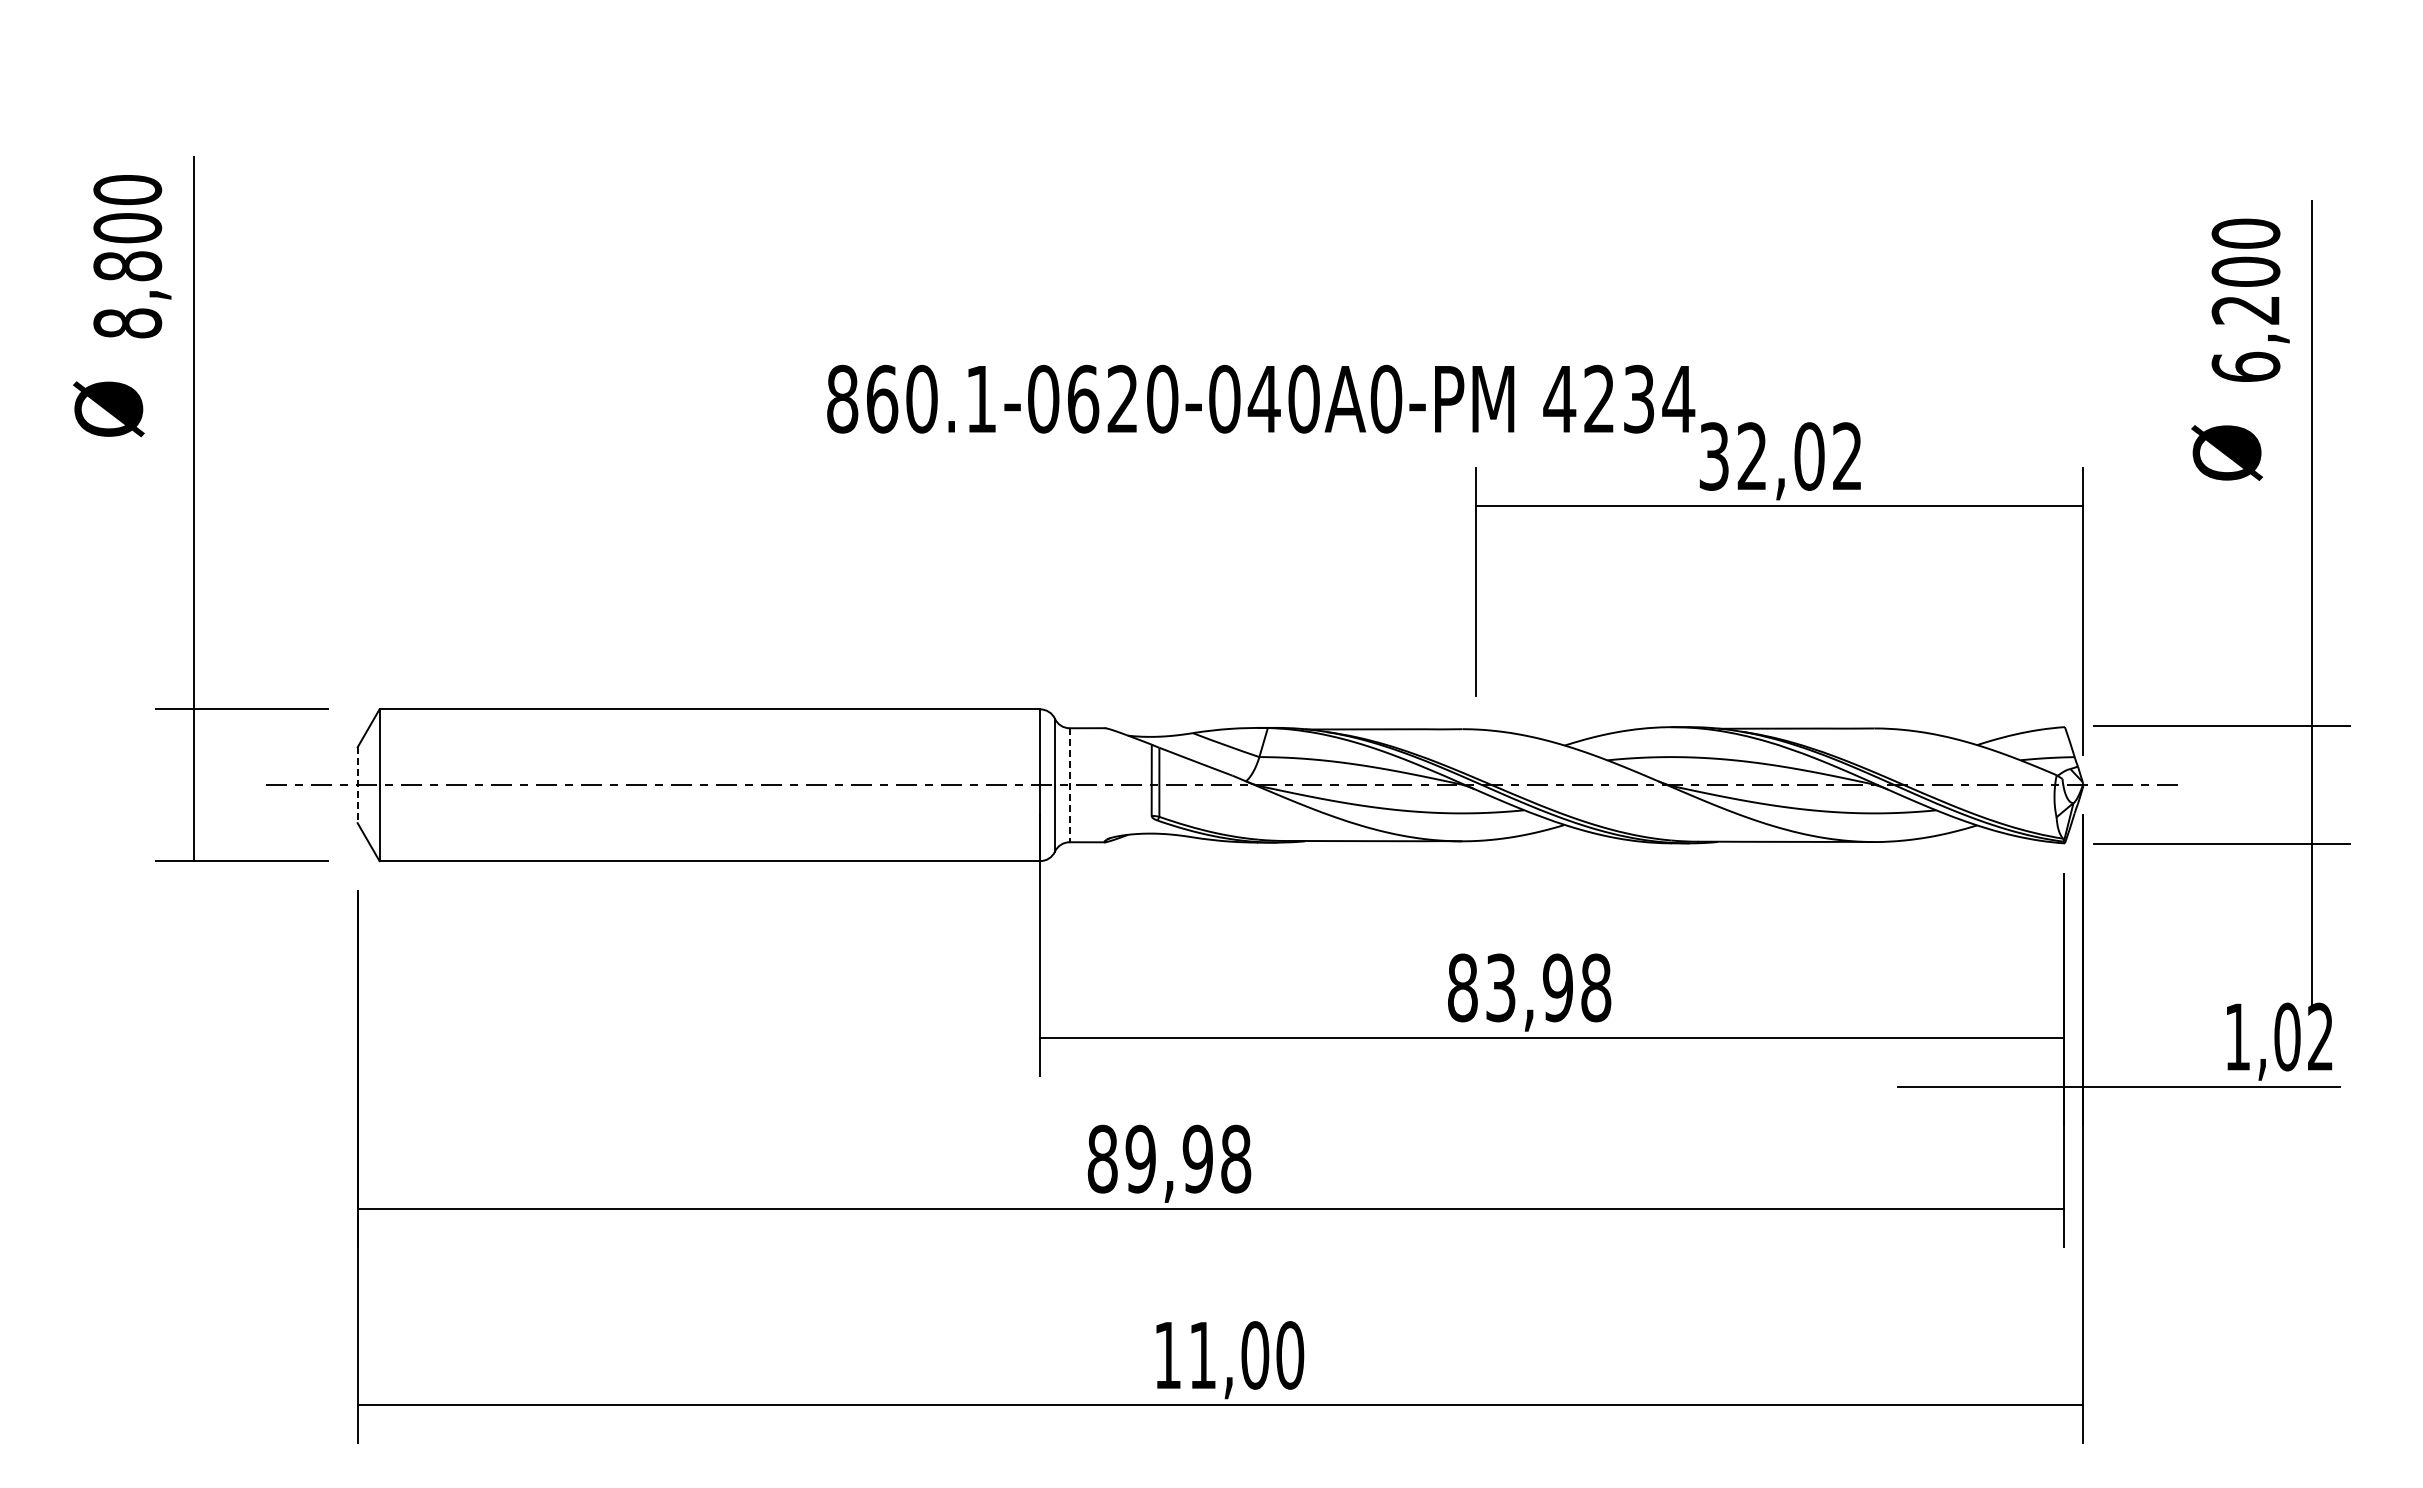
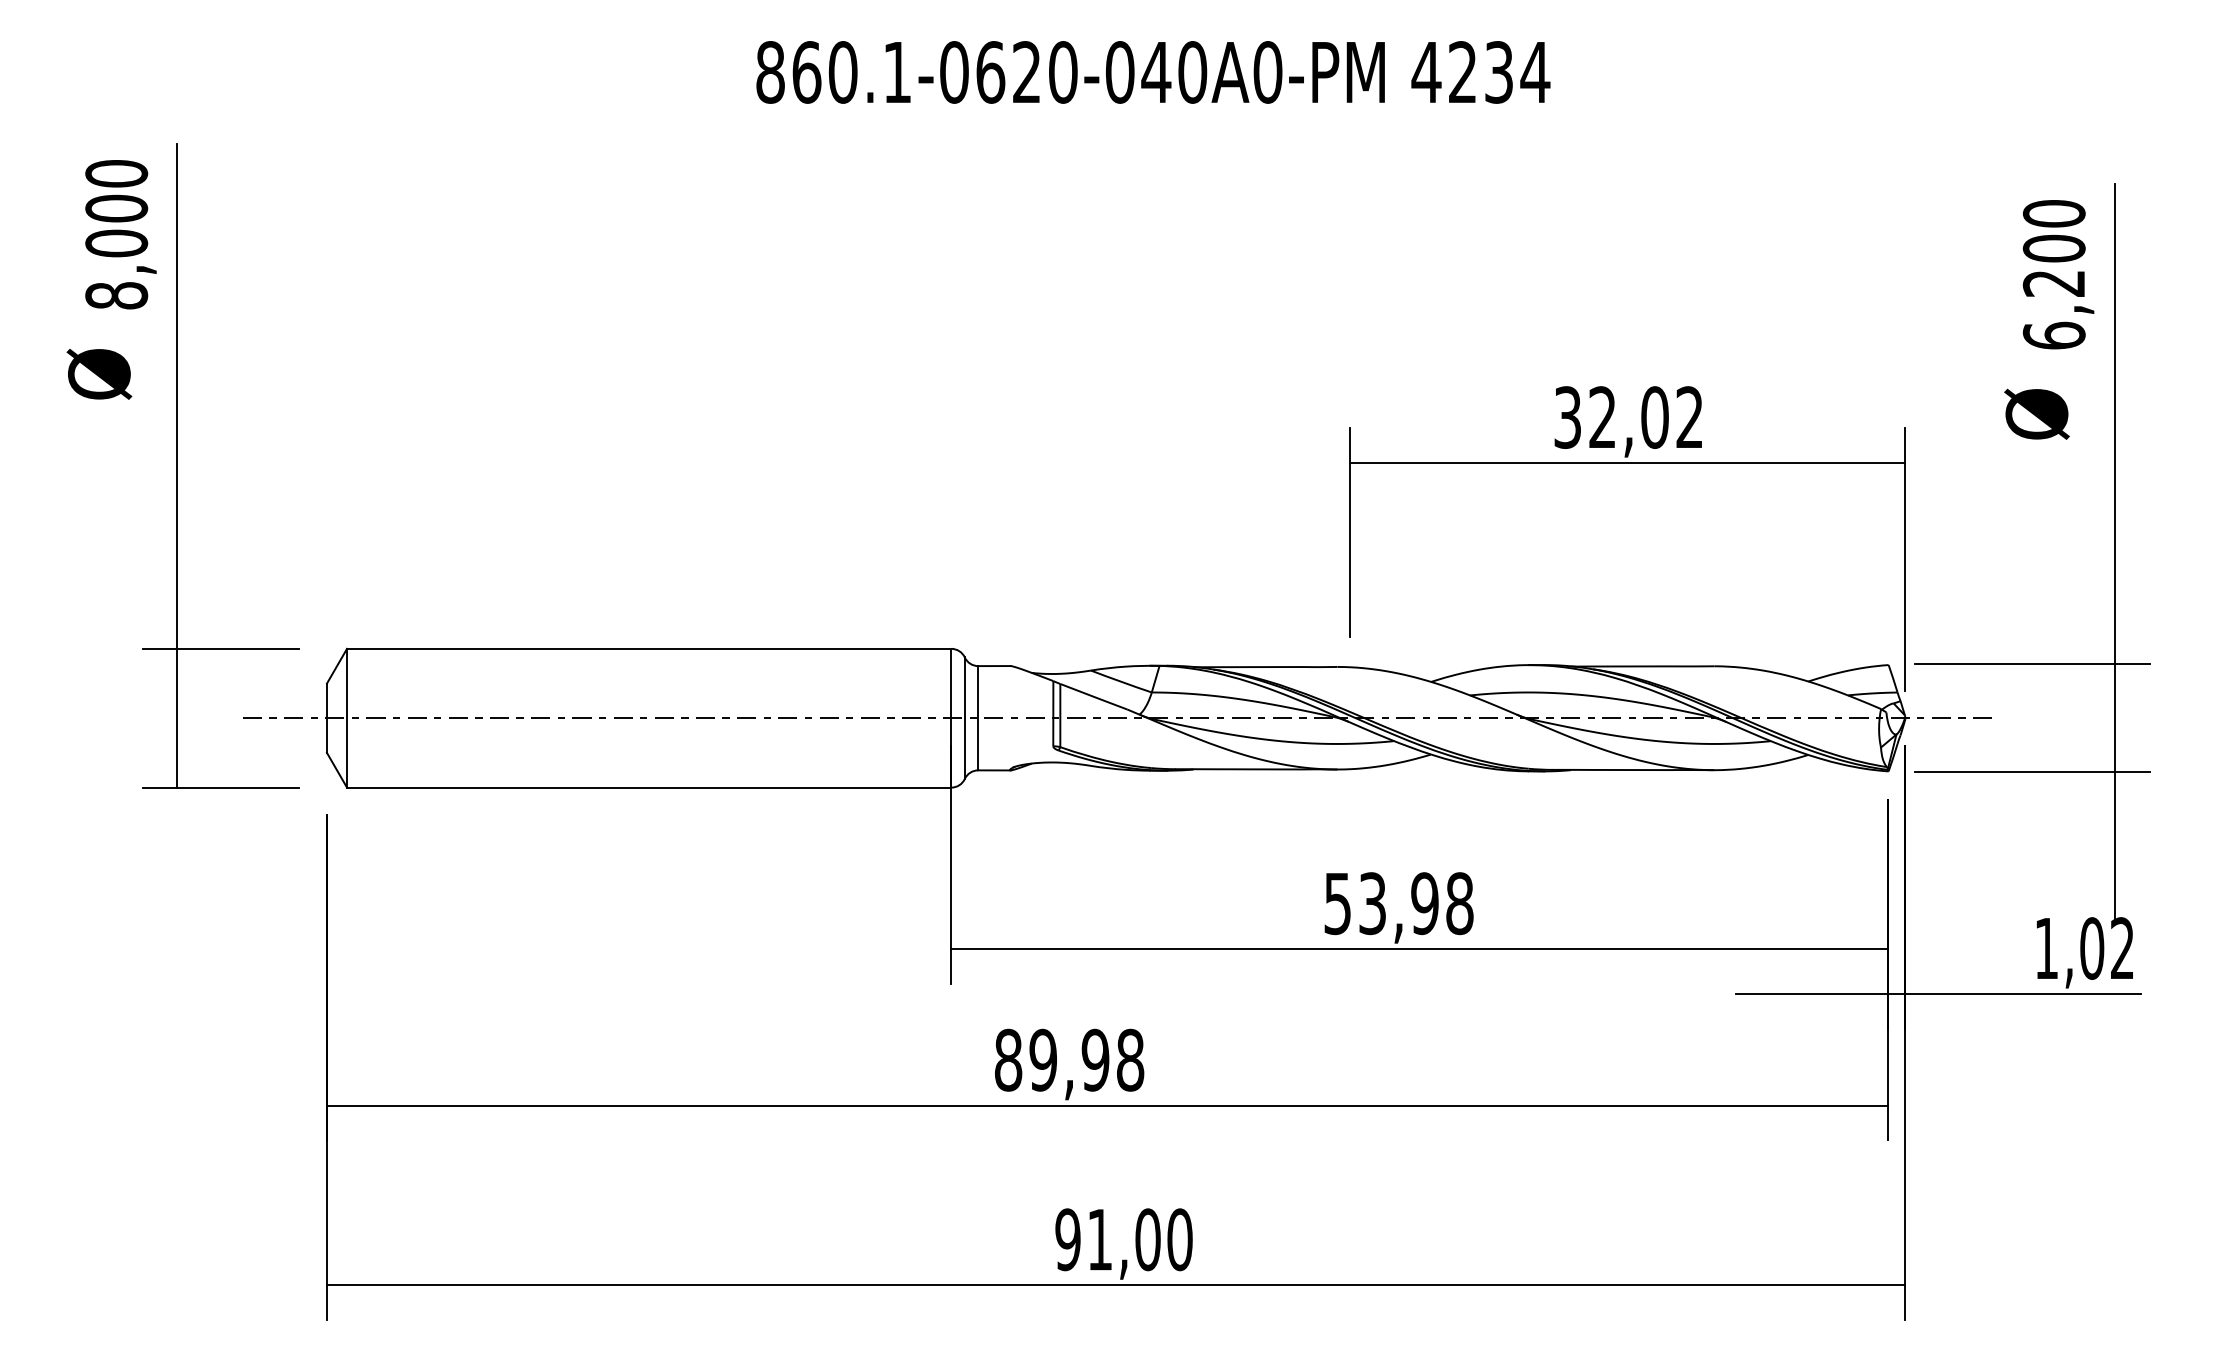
text: (127, 266) -> (116, 243), 8,800 -> 8,000
text: (1261, 398) -> (1153, 71), moved
line: (357, 785) -> (326, 718), dashed -> solid
line: (1069, 785) -> (978, 718), dashed -> solid
text: (1462, 987) -> (1337, 903), 83,98 -> 53,98
text: (1167, 1355) -> (1067, 1239), 11,00 -> 91,00

